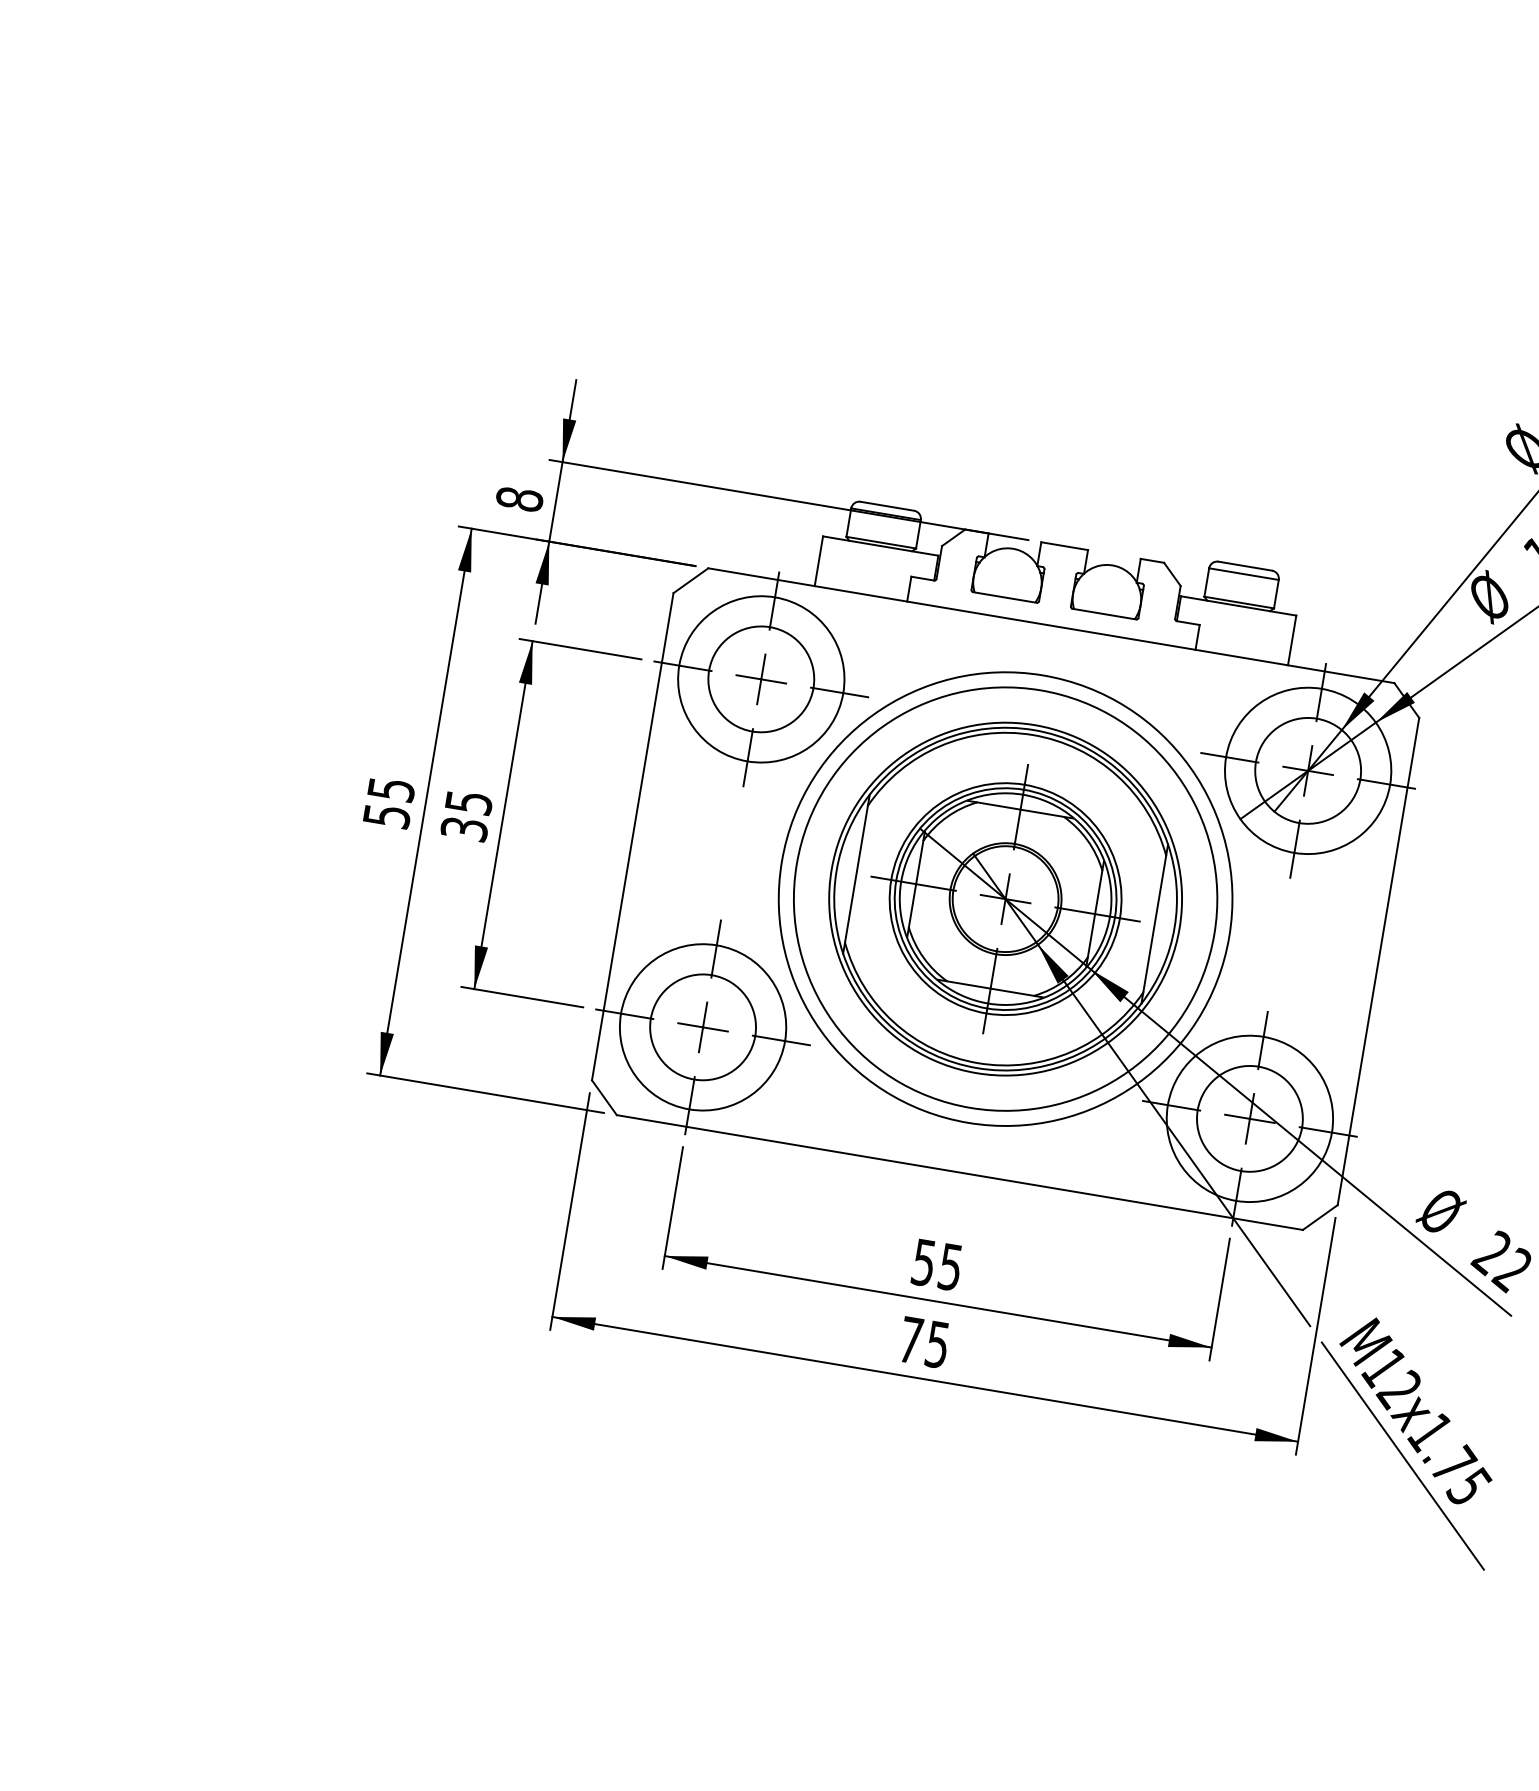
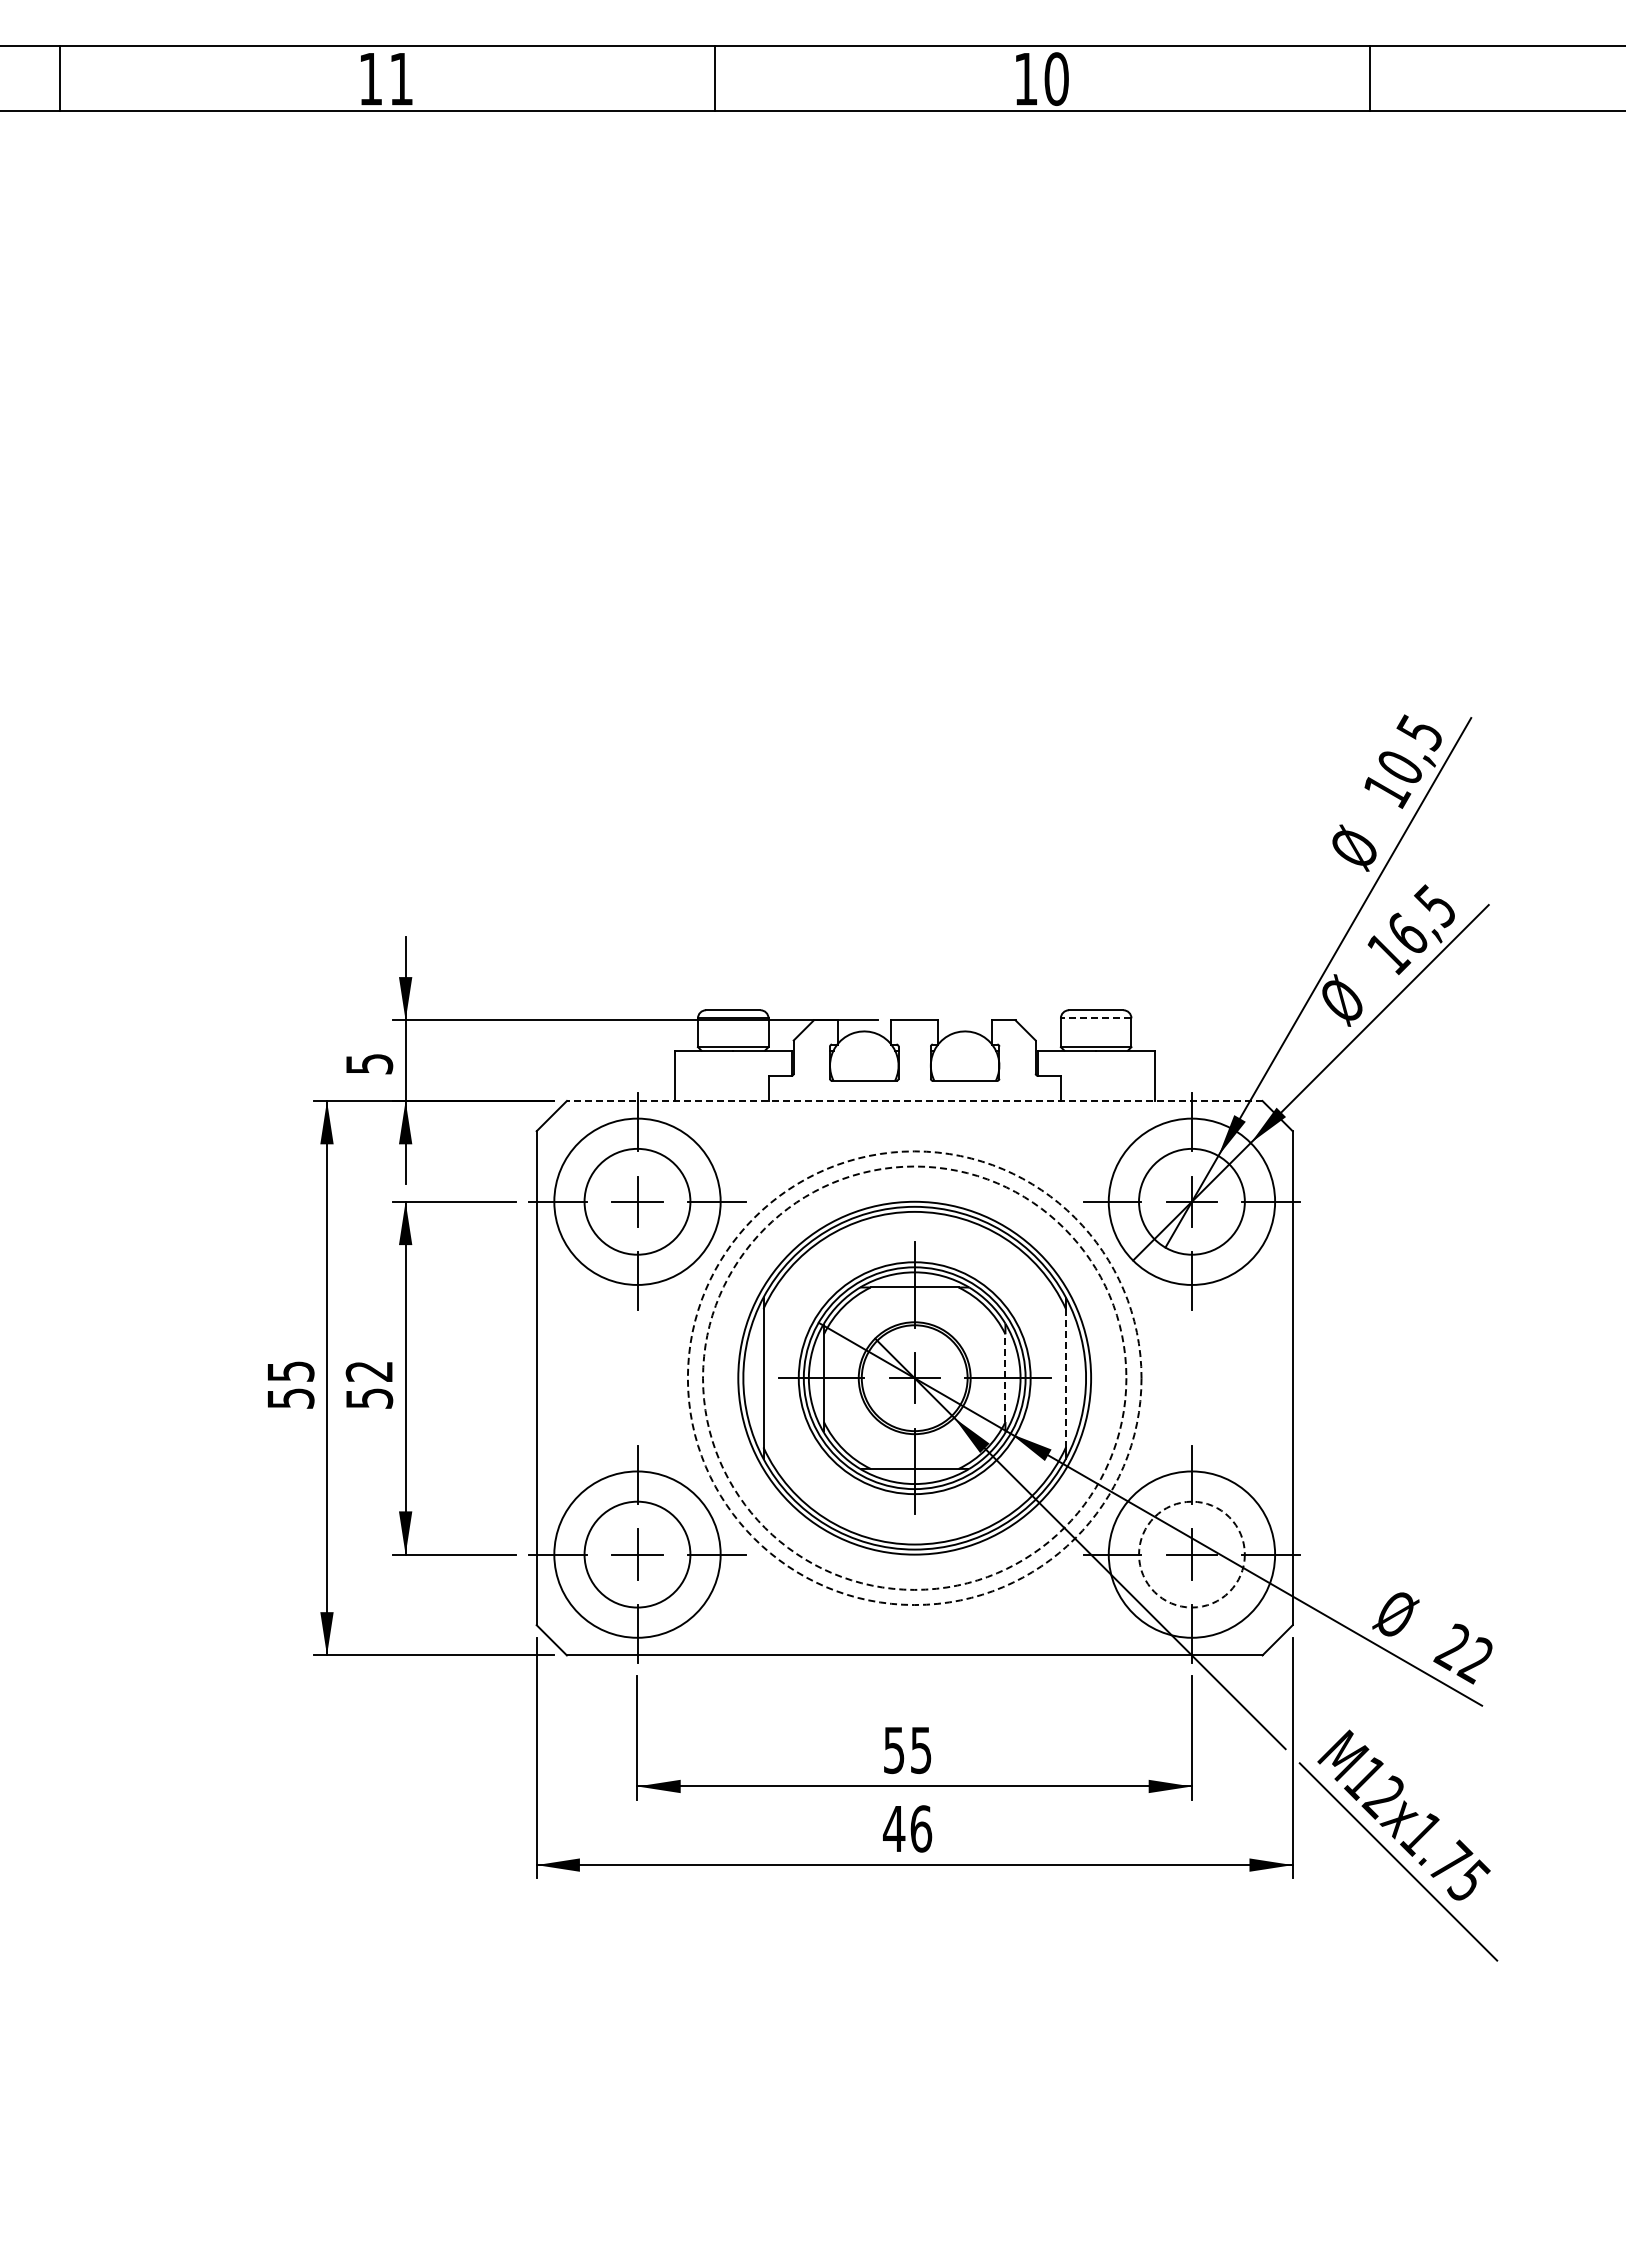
text: (519, 498) -> (369, 1063), 8 -> 5
line: (1243, 574) -> (1095, 1018), solid -> dashed
line: (1051, 625) -> (914, 1100), solid -> dashed
text: (466, 815) -> (369, 1384), 35 -> 52
circle: (1005, 898) -> (914, 1377), solid -> dashed
circle: (1005, 899) -> (914, 1378), solid -> dashed
line: (1095, 914) -> (1005, 1378), solid -> dashed
line: (1154, 924) -> (1065, 1378), solid -> dashed
circle: (1249, 1118) -> (1191, 1554), solid -> dashed
text: (924, 1342) -> (907, 1828), 75 -> 46

